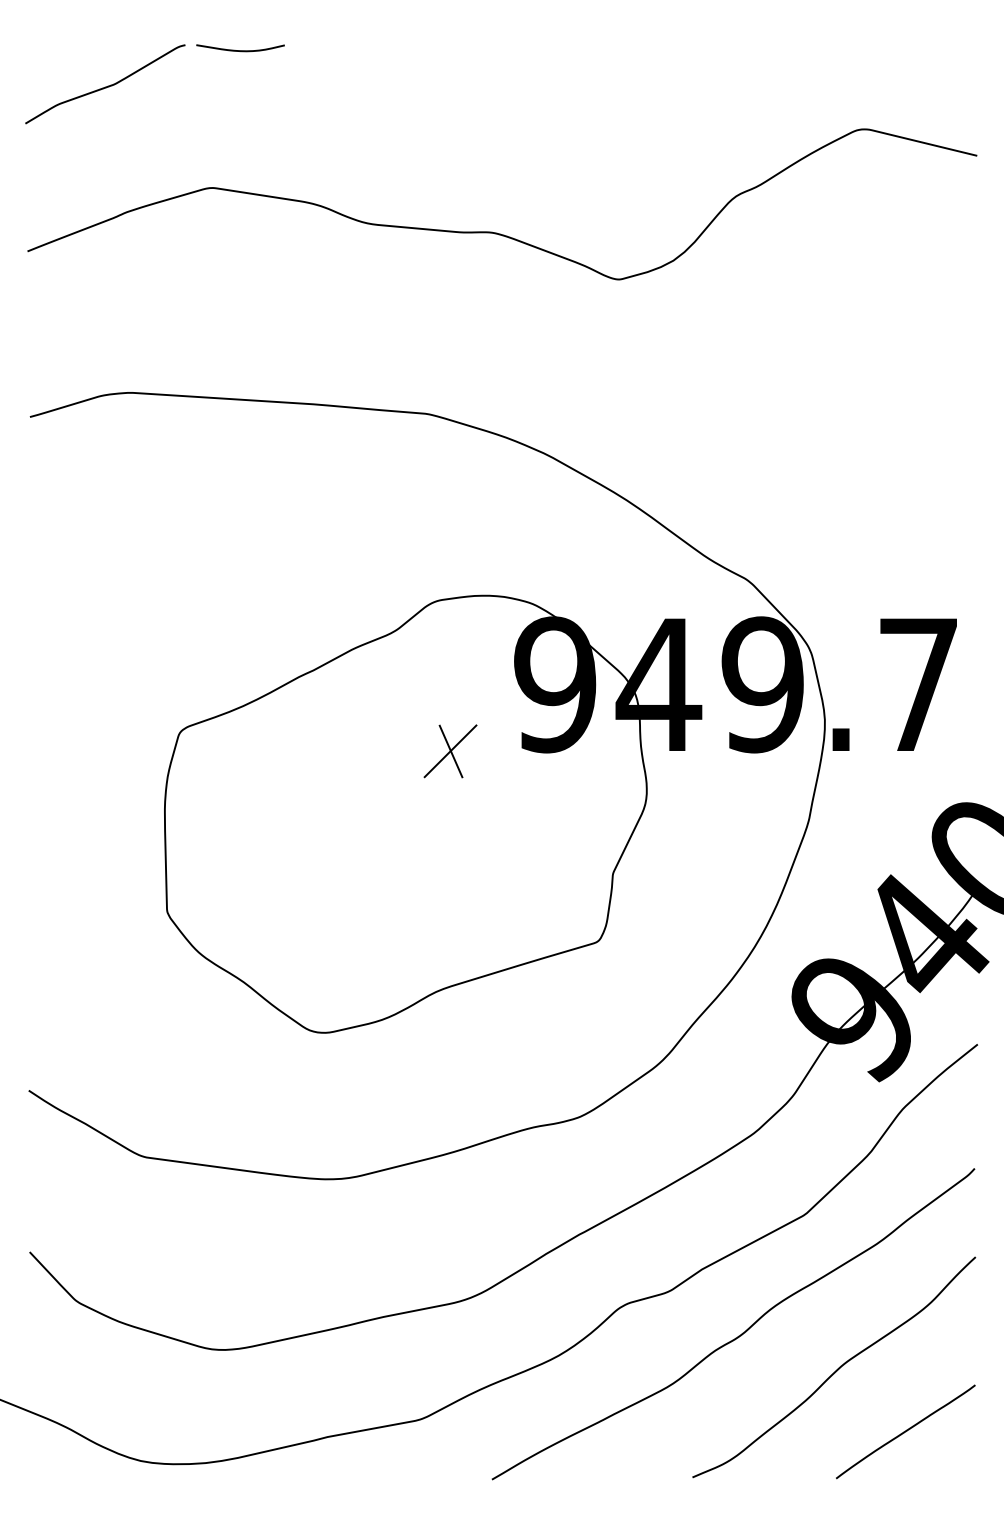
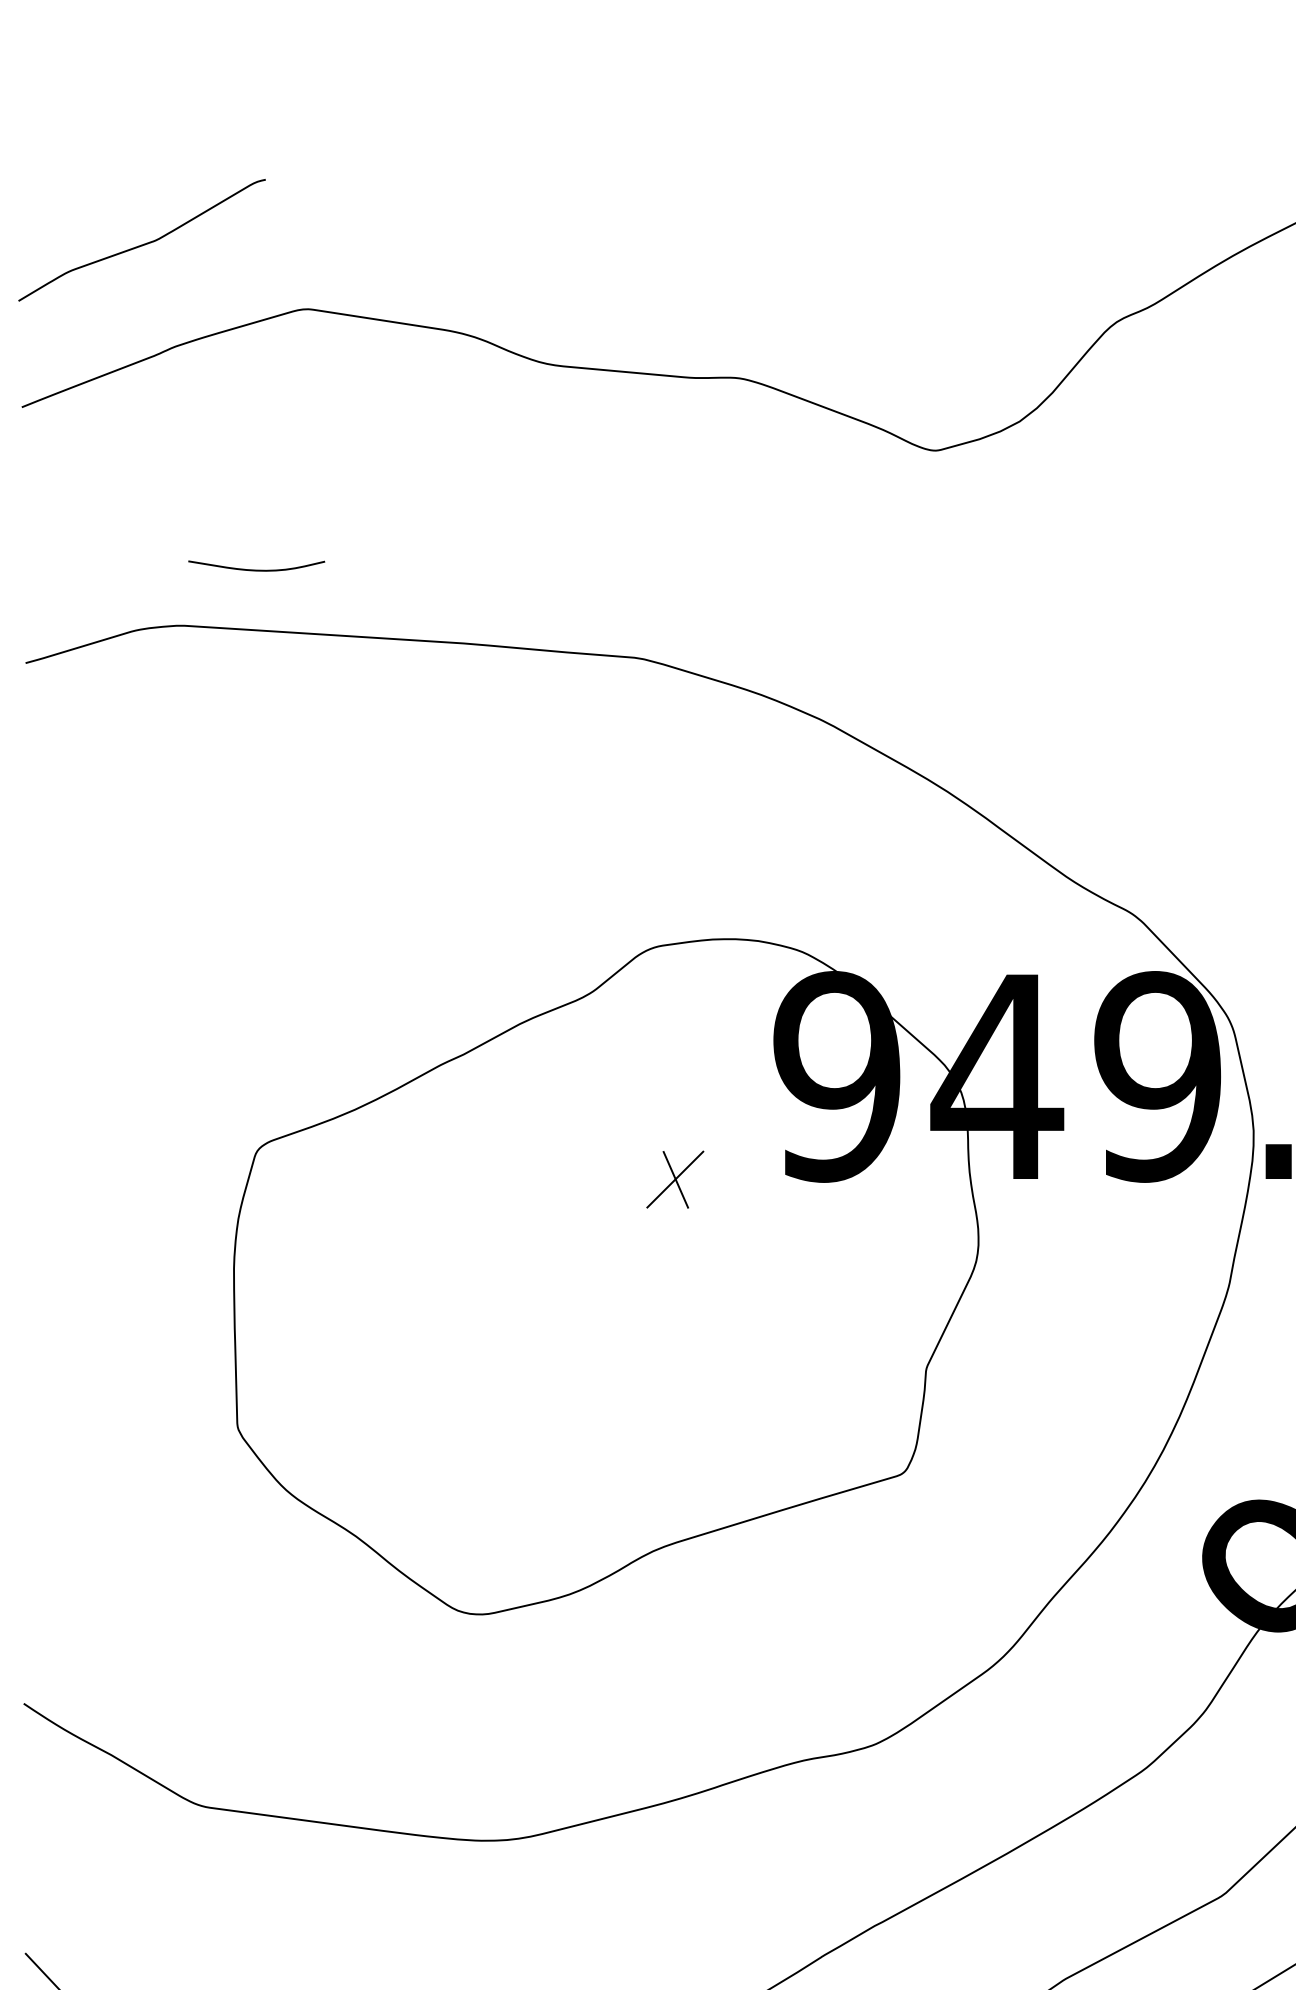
curve: (240, 50) -> (256, 569), moved
curve: (105, 86) -> (142, 243), moved
part: (450, 751) -> (675, 1179), size x0.7

